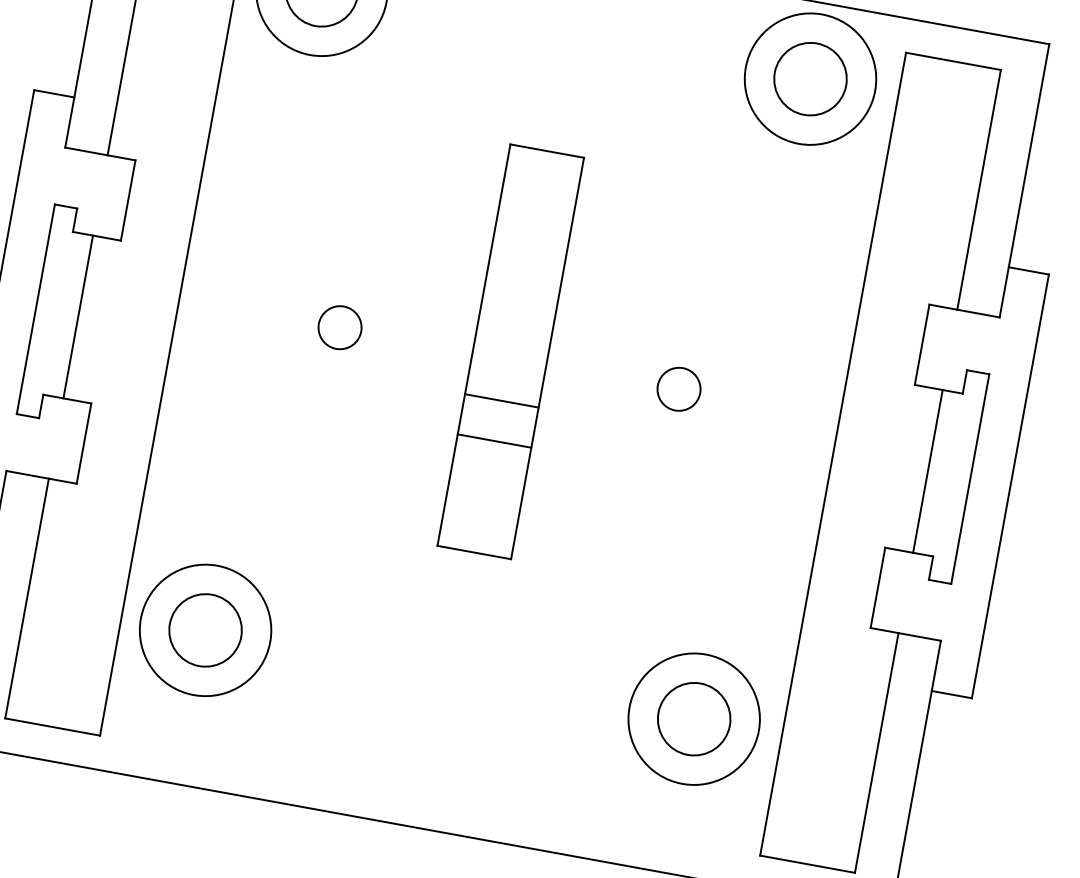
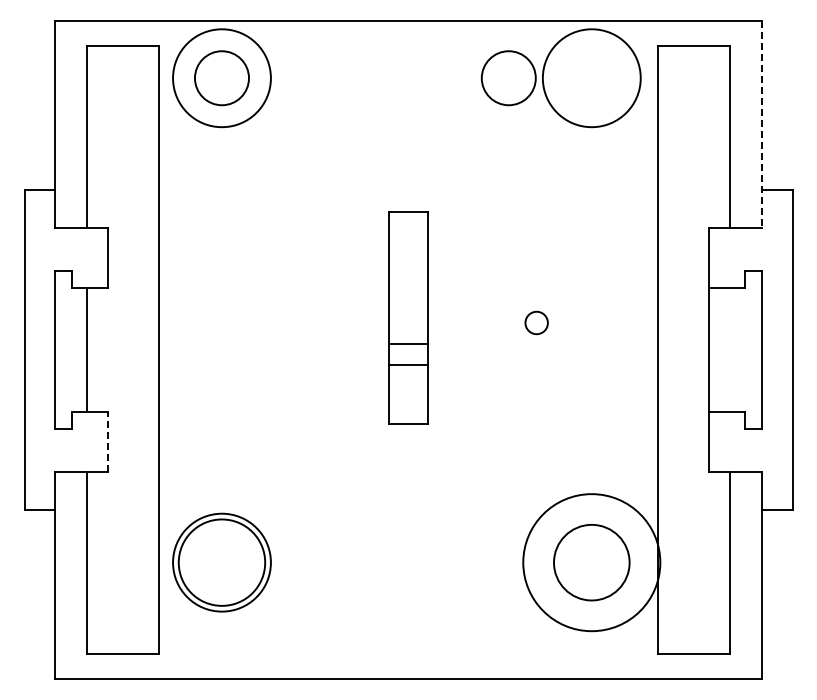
circle: (810, 79) -> (508, 78), moved
line: (1024, 181) -> (762, 124), solid -> dashed
circle: (340, 327) -> (280, 322), removed
part: (510, 351) -> (408, 317), size x0.7
circle: (678, 388) -> (536, 322), size x0.7
line: (84, 443) -> (108, 441), solid -> dashed
line: (928, 470) -> (709, 349), moved
circle: (204, 630) -> (221, 562), size x1.6
circle: (693, 718) -> (591, 562), size x1.4
circle: (693, 718) -> (591, 562), size x1.4

